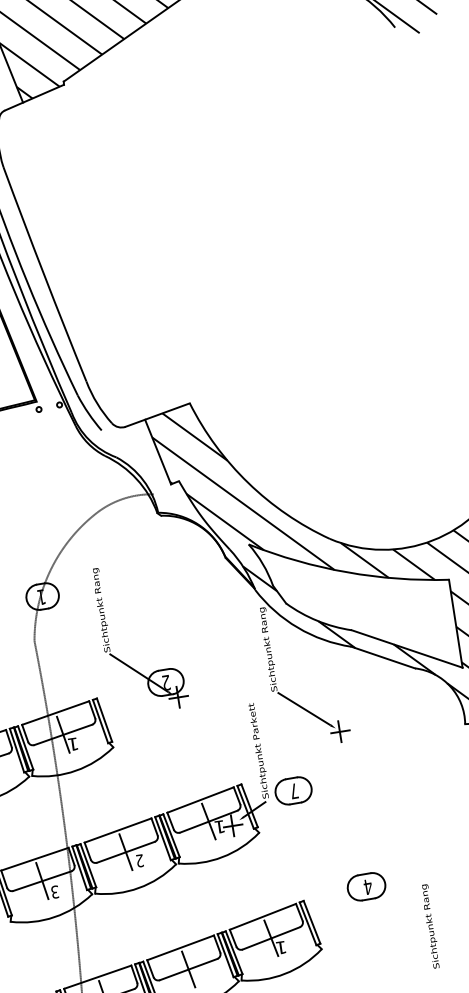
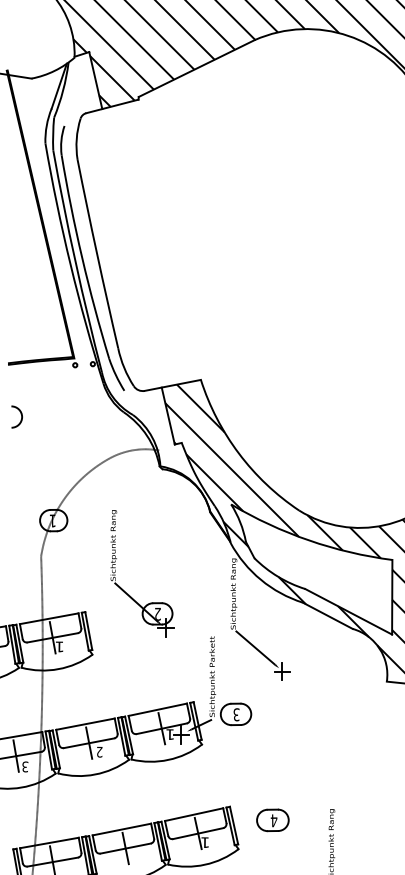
part: (129, 664) -> (129, 594), moved
text: (294, 790) -> (236, 714), 7 -> 3
part: (366, 887) -> (272, 820), moved

